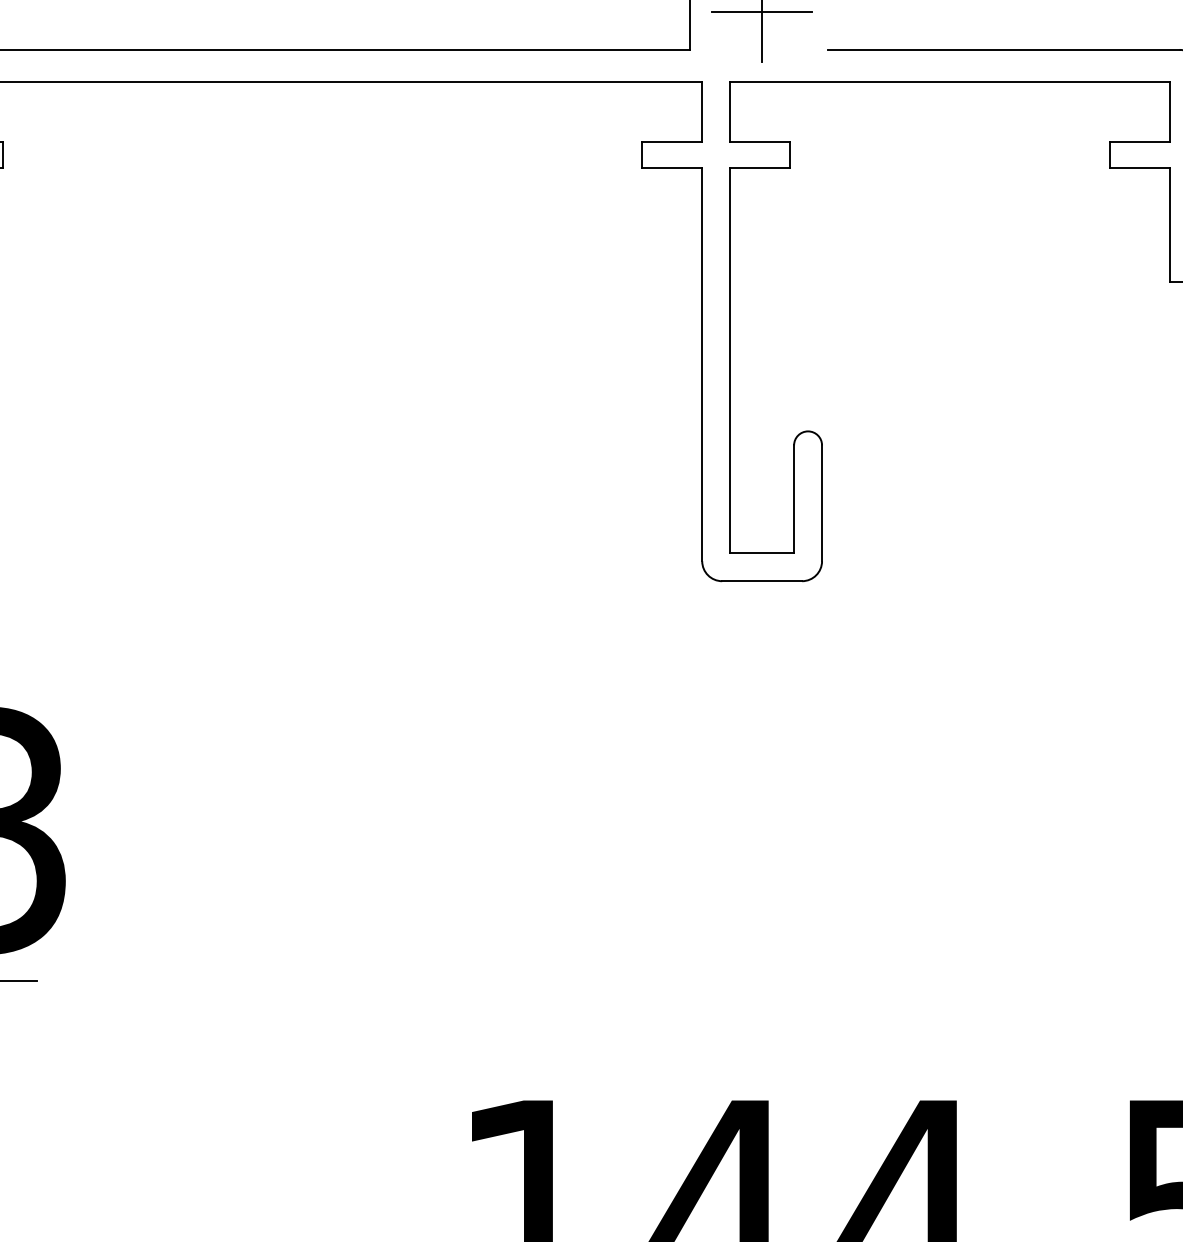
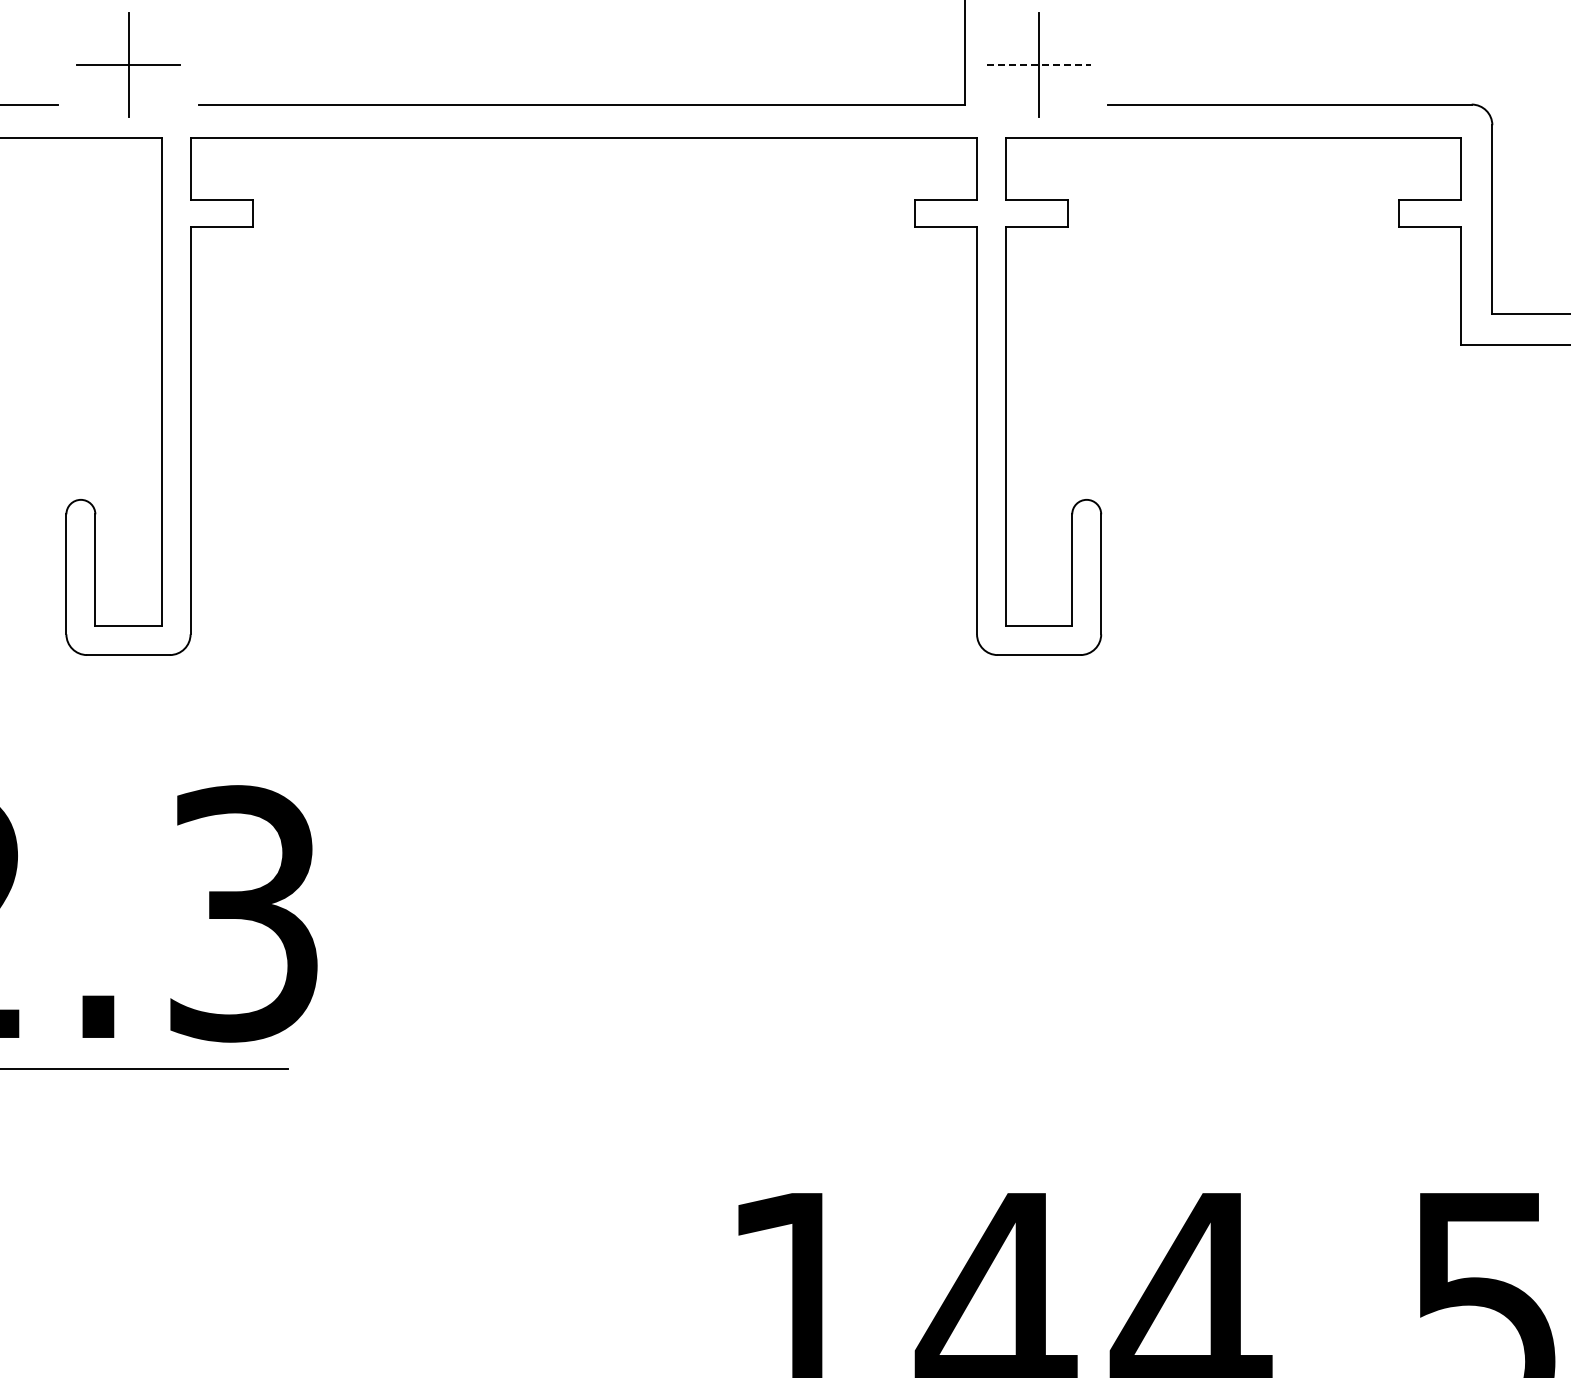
line: (762, 12) -> (1039, 65), solid -> dashed

